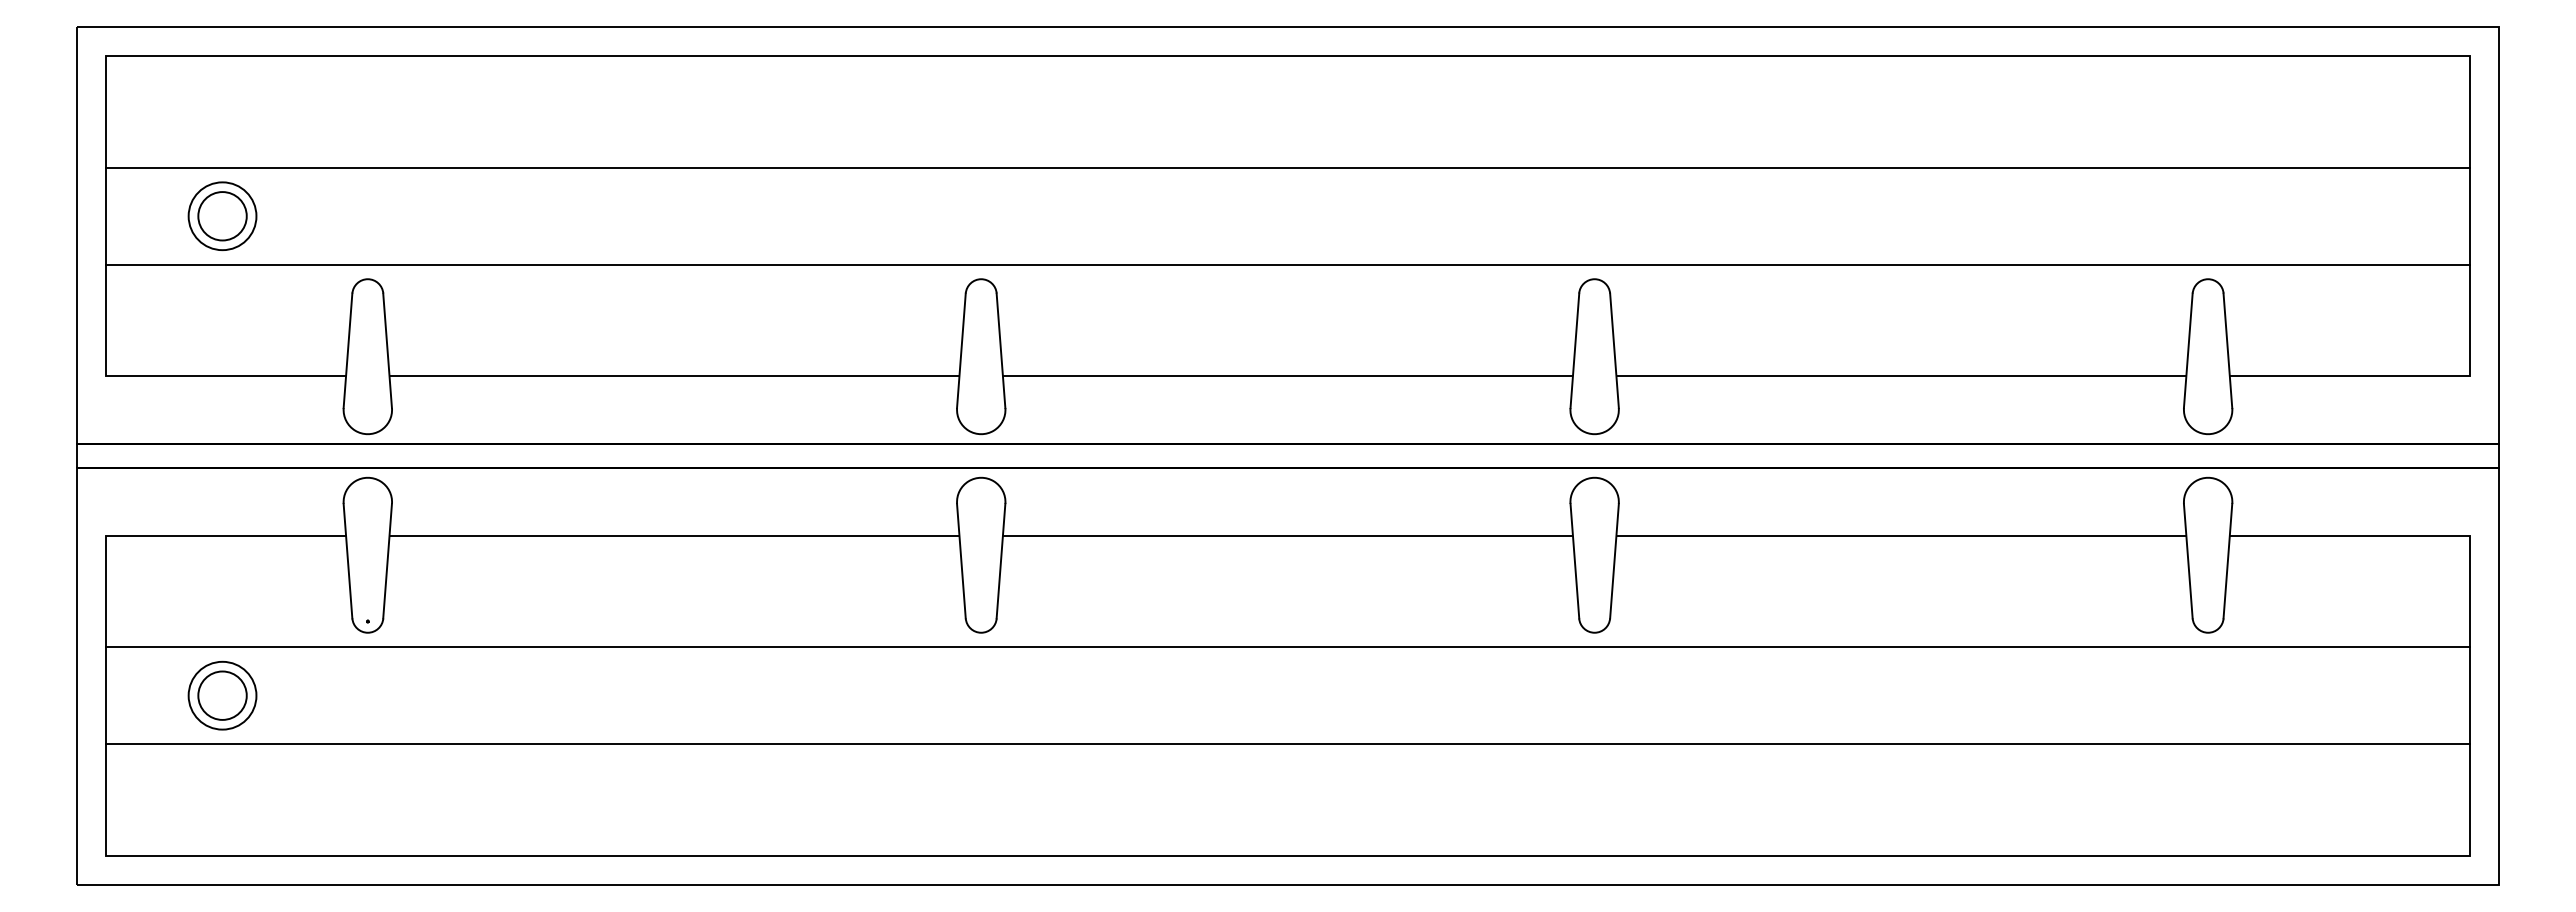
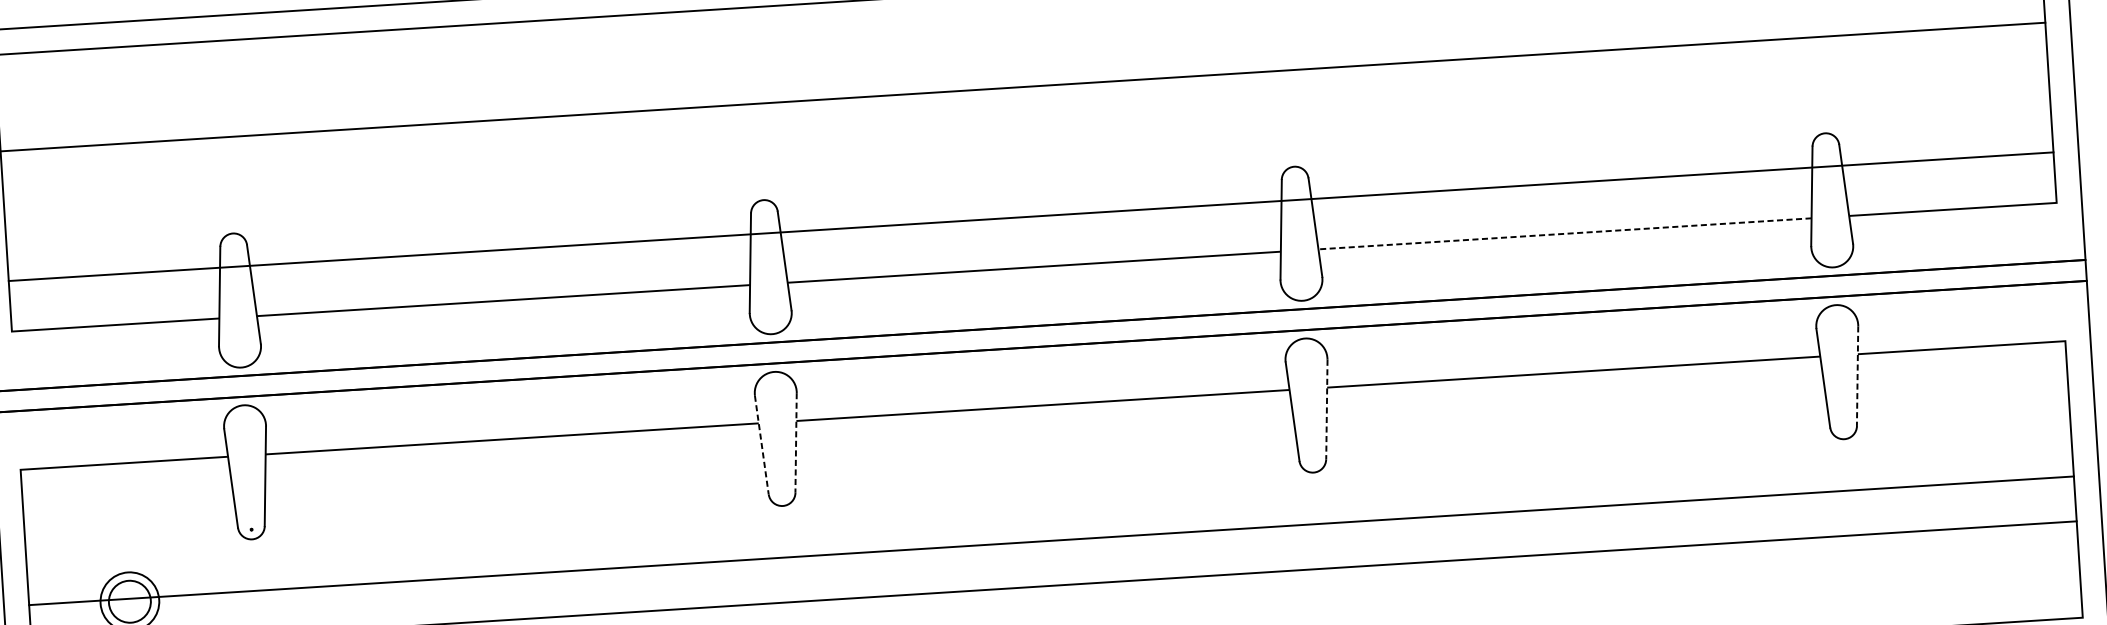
part: (222, 216) -> (103, 187), removed
line: (1287, 264) -> (1030, 216), moved
line: (1901, 376) -> (1565, 234), solid -> dashed
line: (961, 561) -> (761, 445), solid -> dashed
line: (1000, 561) -> (795, 443), solid -> dashed
line: (1614, 561) -> (1326, 409), solid -> dashed
line: (2227, 561) -> (1857, 376), solid -> dashed
line: (1287, 647) -> (1051, 541), moved

